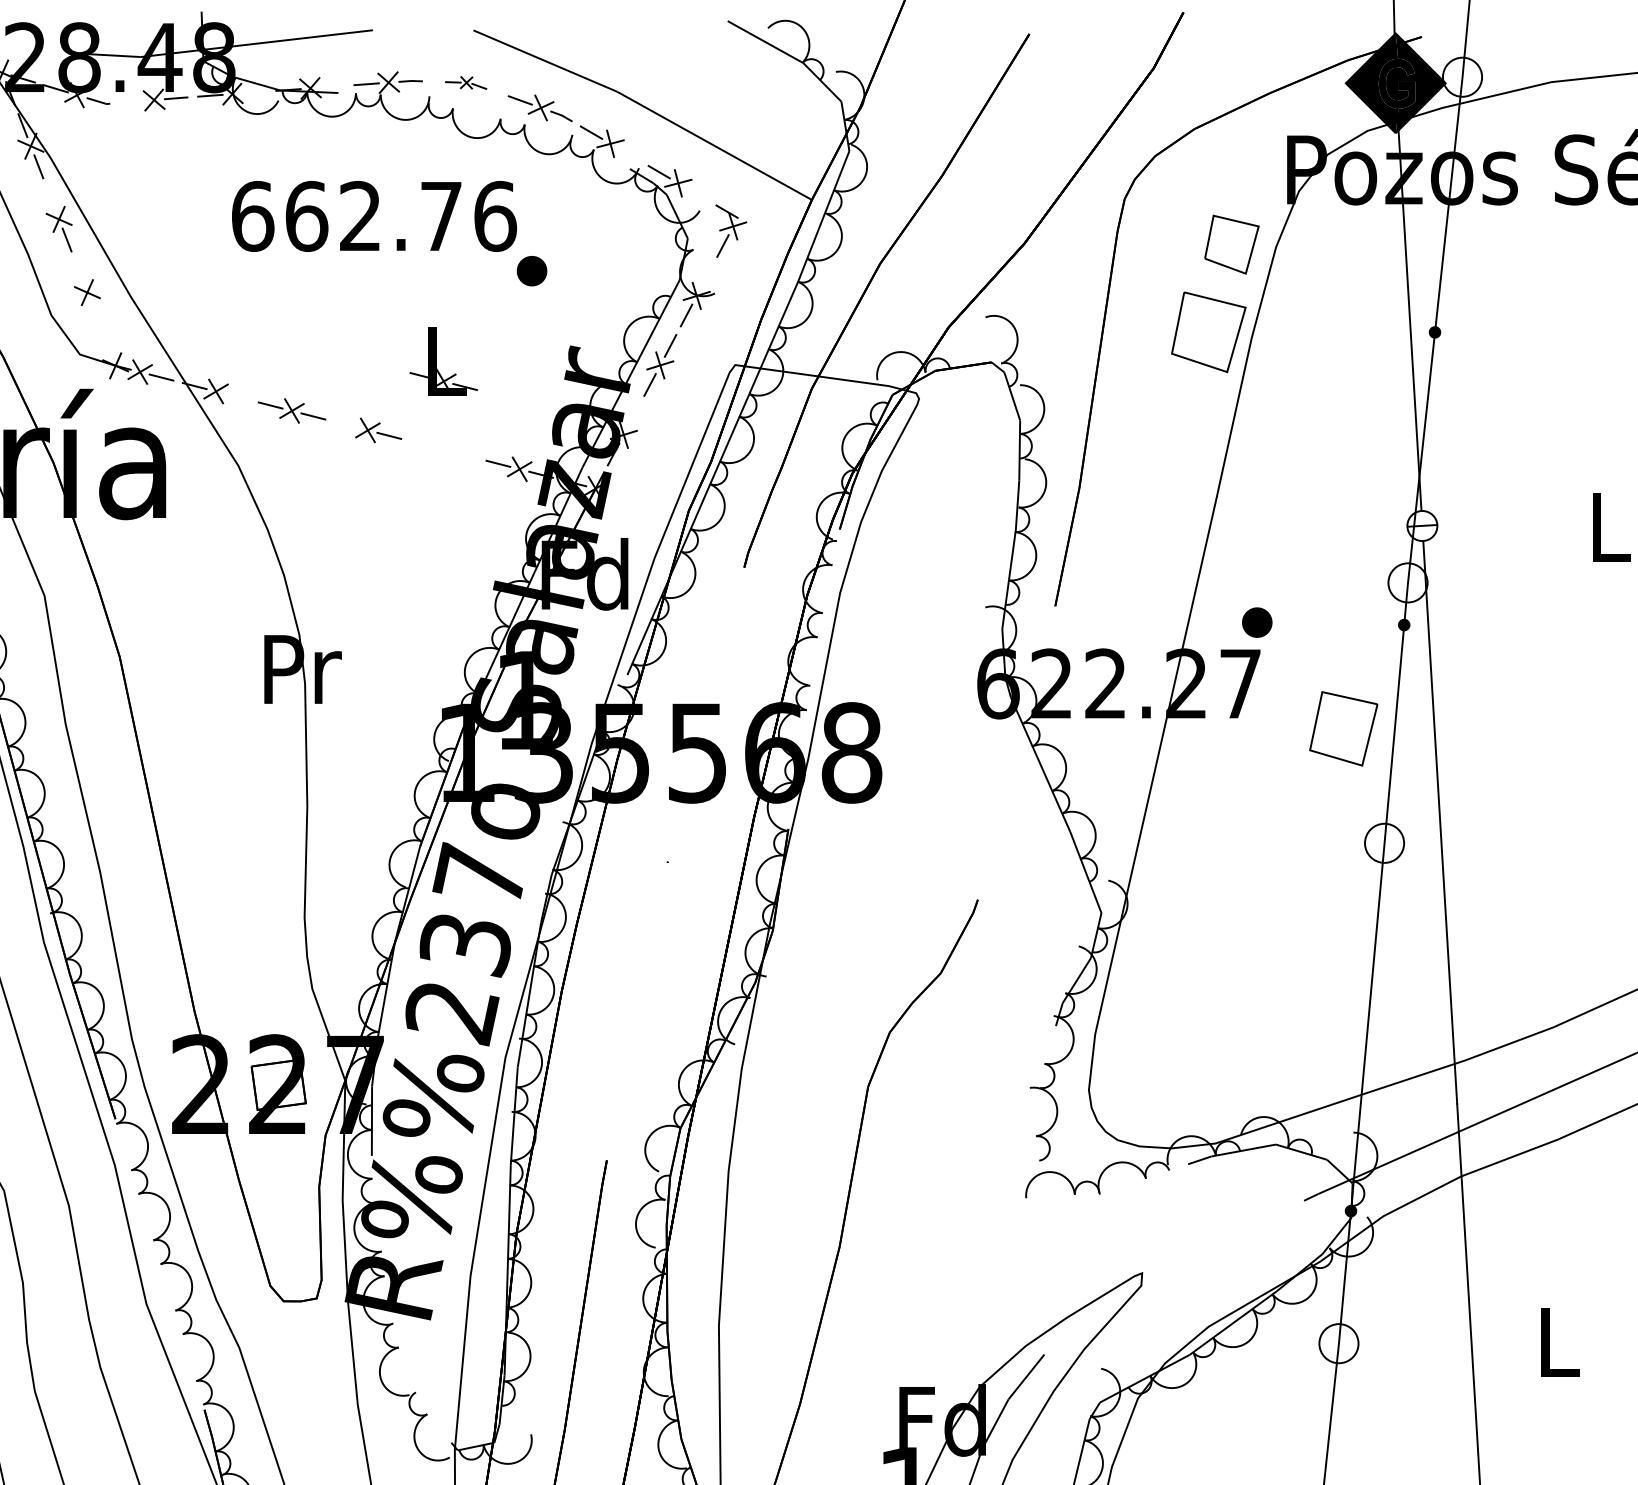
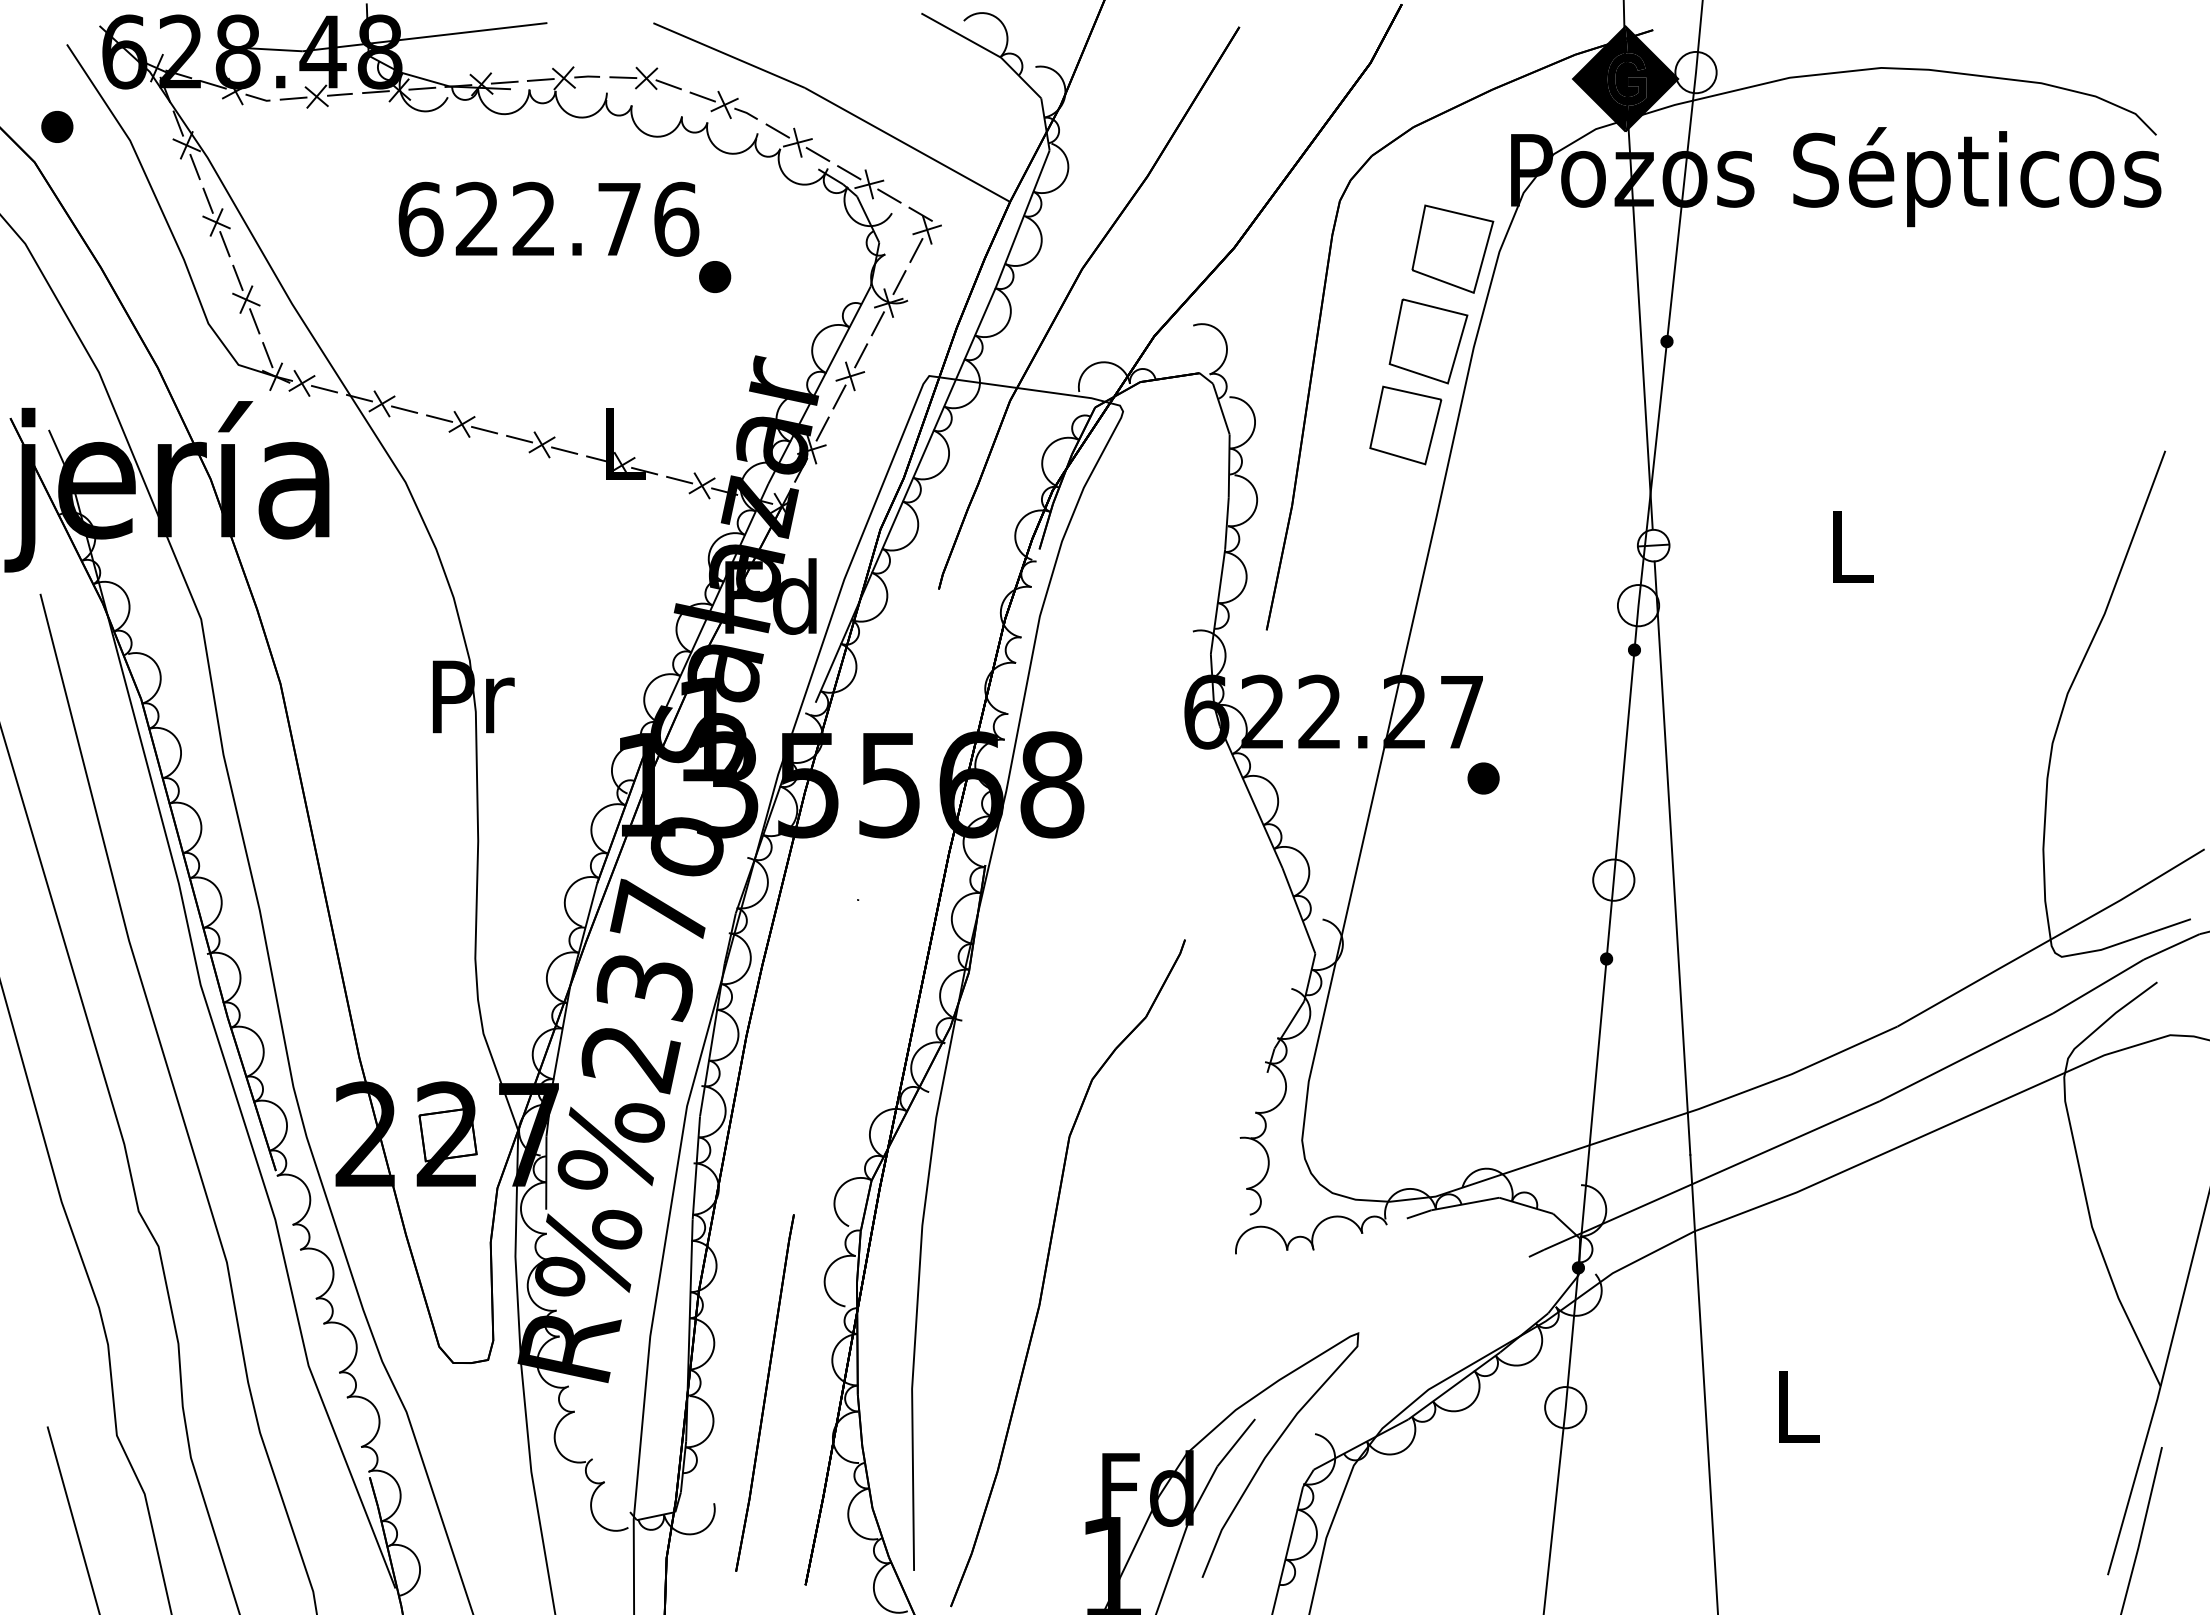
part: (466, 82) -> (645, 78), size x1.67
line: (332, 86) -> (504, 82), added
line: (254, 92) -> (422, 88), added
line: (132, 101) -> (293, 98), added
line: (629, 153) -> (817, 153), added
line: (697, 193) -> (889, 195), added
line: (50, 198) -> (207, 200), added
text: (306, 215) -> (477, 218), 662.76 -> 622.76
part: (1231, 244) -> (1452, 248), size x1.43
line: (78, 271) -> (237, 277), added
line: (706, 276) -> (899, 282), added
line: (95, 313) -> (254, 321), added
line: (107, 345) -> (267, 355), added
part: (435, 360) -> (613, 443), moved
line: (237, 396) -> (404, 409), added
line: (633, 414) -> (822, 428), added
line: (346, 424) -> (519, 438), added
part: (1257, 622) -> (1483, 778), moved
part: (1343, 728) -> (1405, 425), moved
fill: (1377, 917) -> (1606, 958), added

